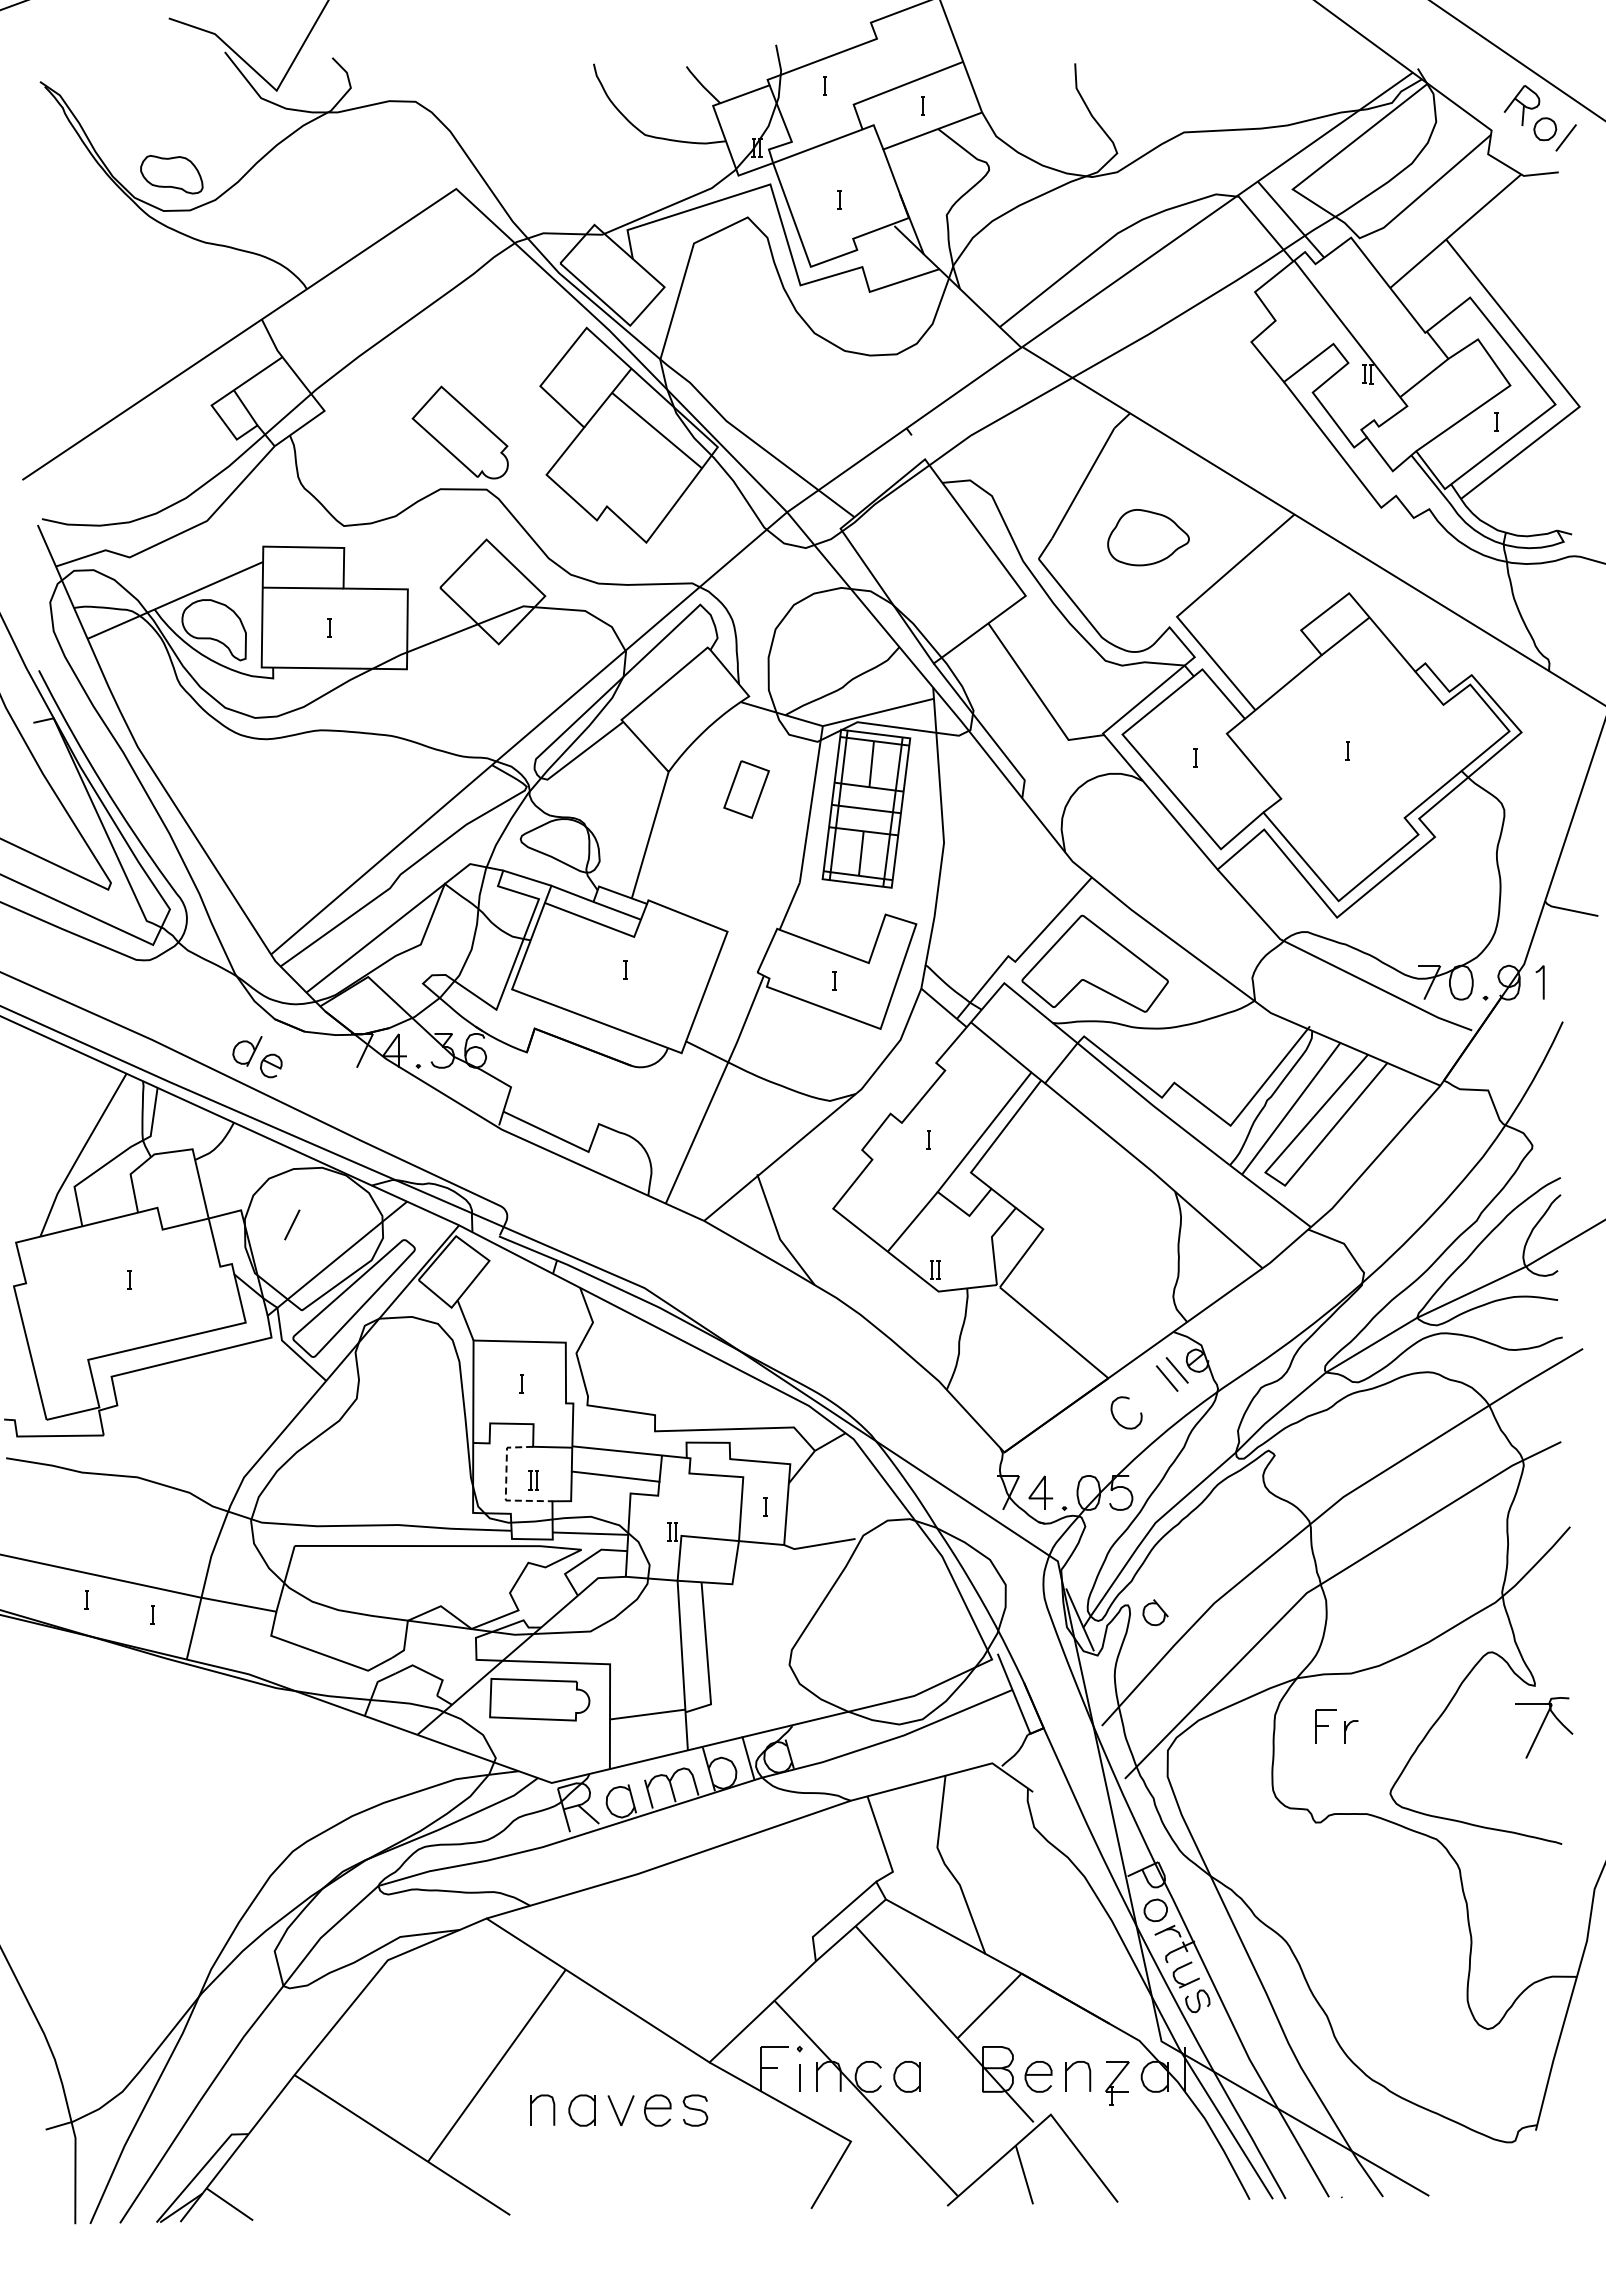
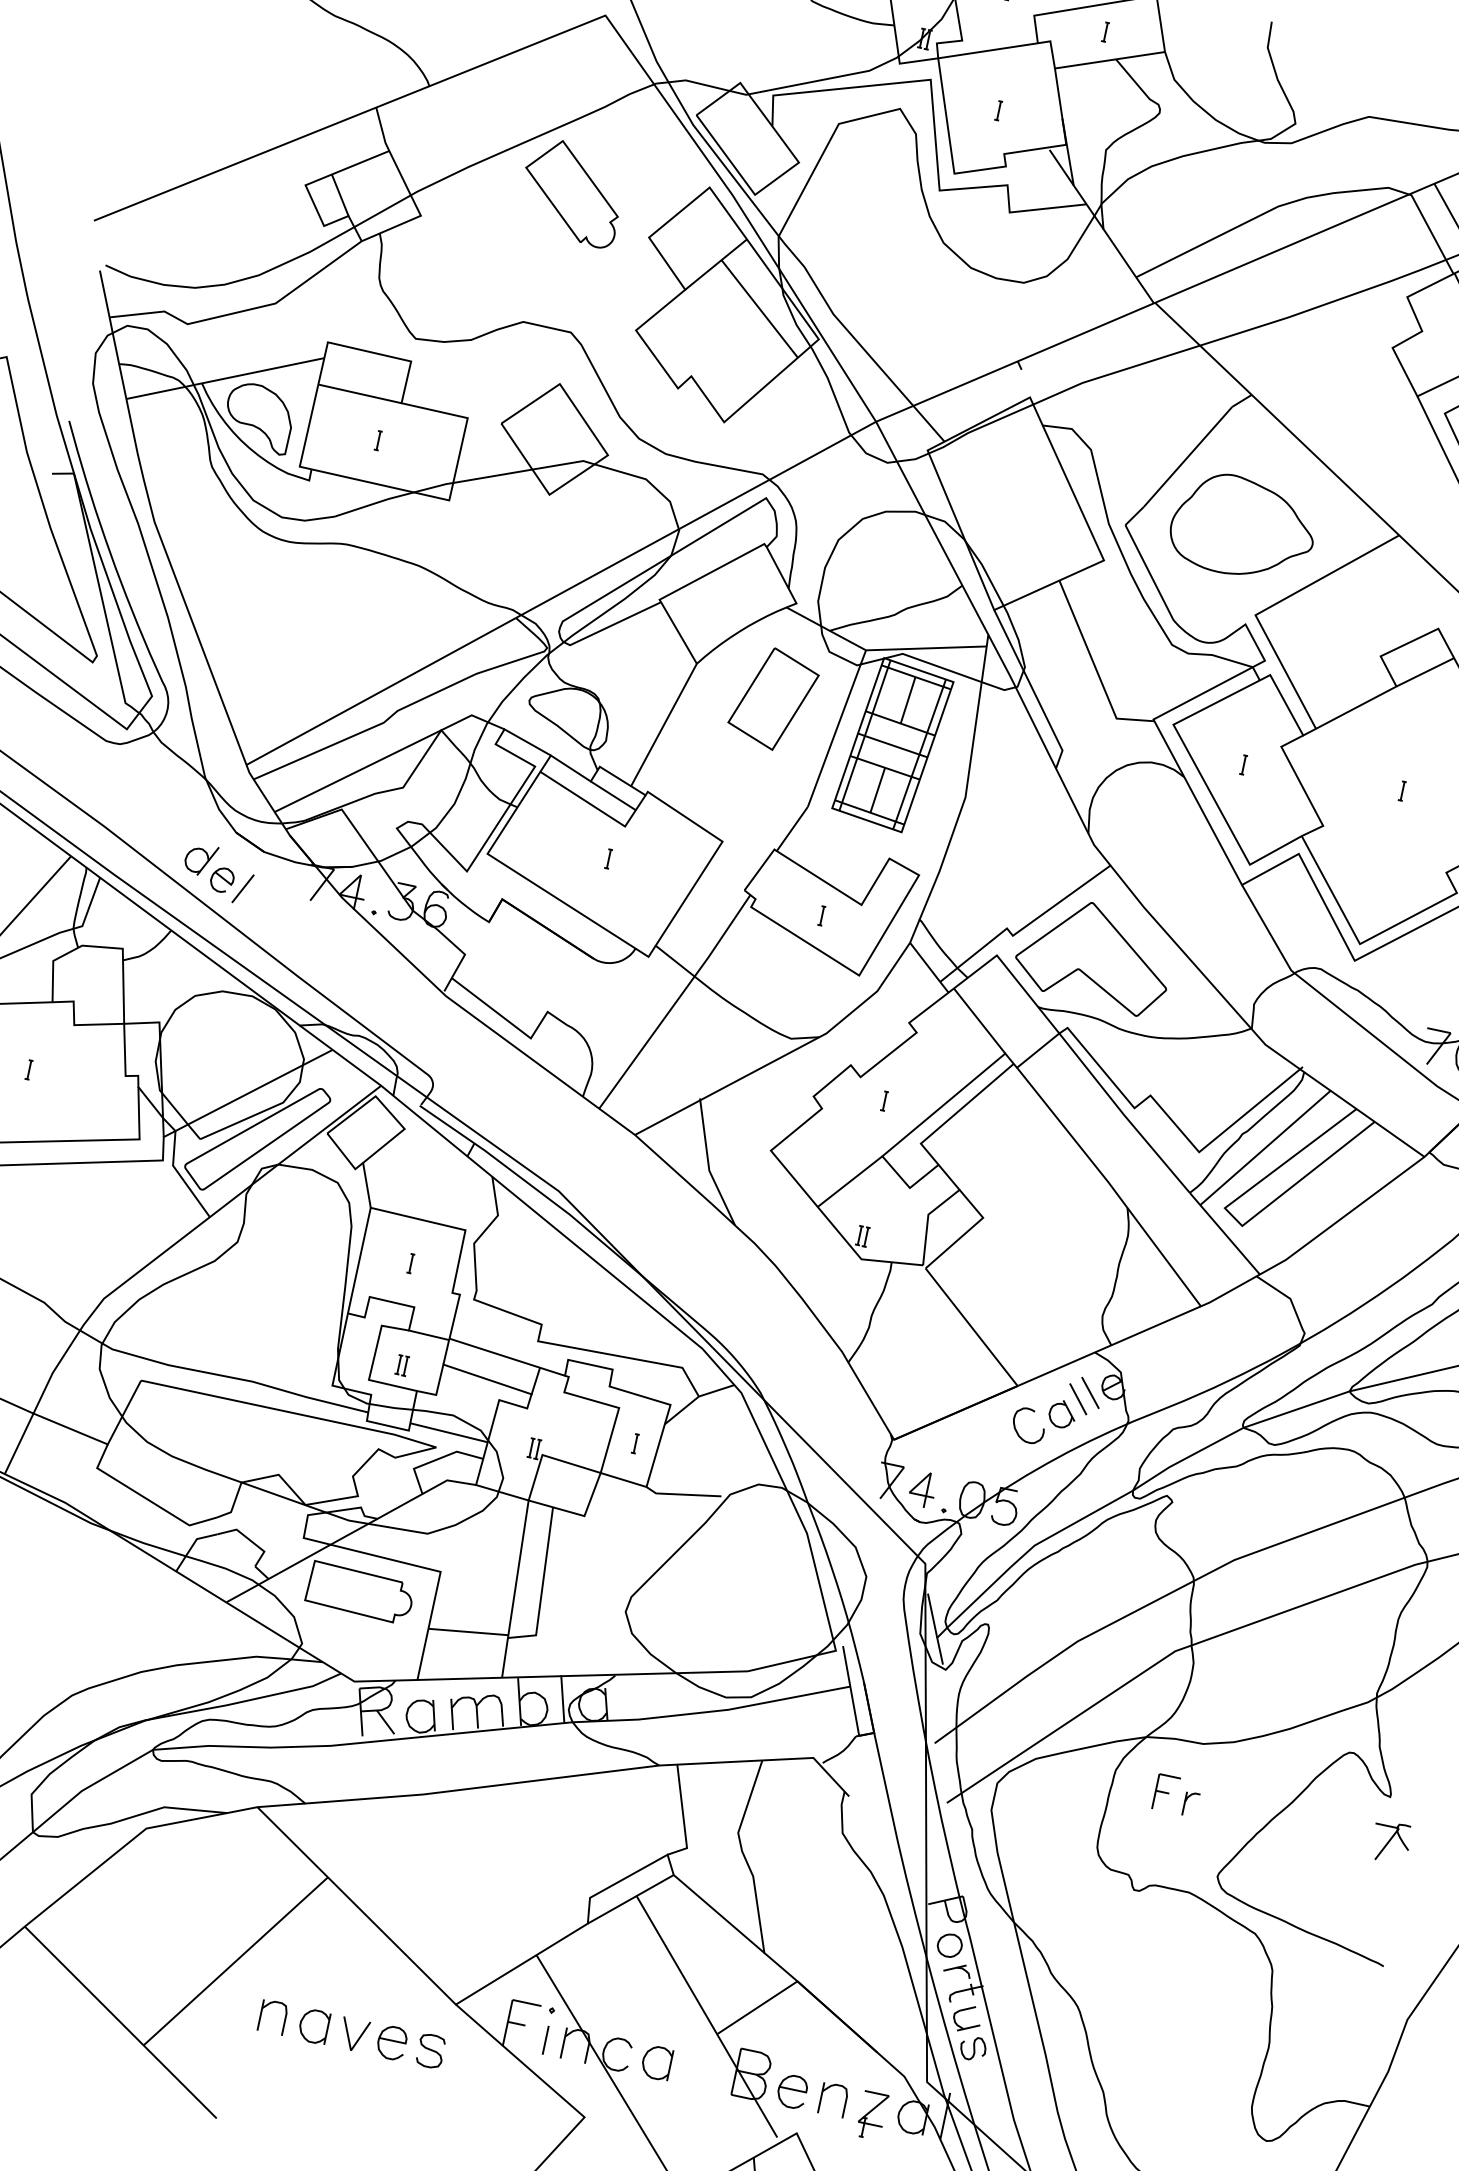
part: (459, 432) -> (571, 192), moved
part: (1148, 537) -> (1243, 527), size x1.67
part: (746, 789) -> (773, 698), size x1.67
line: (292, 1224) -> (243, 888), moved
line: (506, 1484) -> (373, 1363), dashed -> solid
part: (1155, 1612) -> (1062, 1414), moved
part: (1544, 1727) -> (1391, 1842), size x0.62

